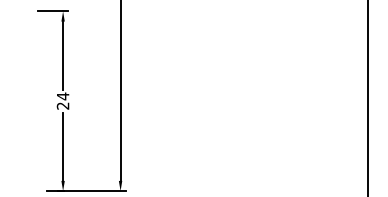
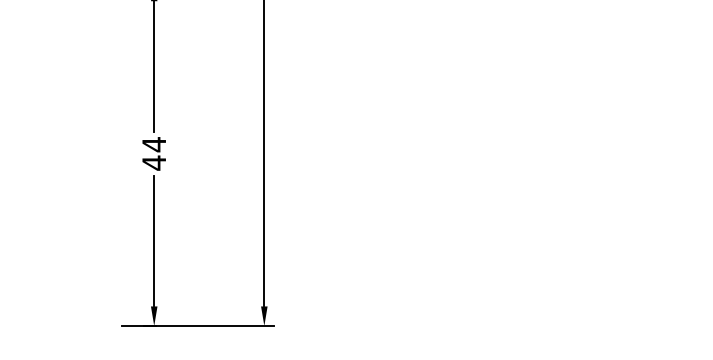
text: (62, 106) -> (153, 163), 24 -> 44

